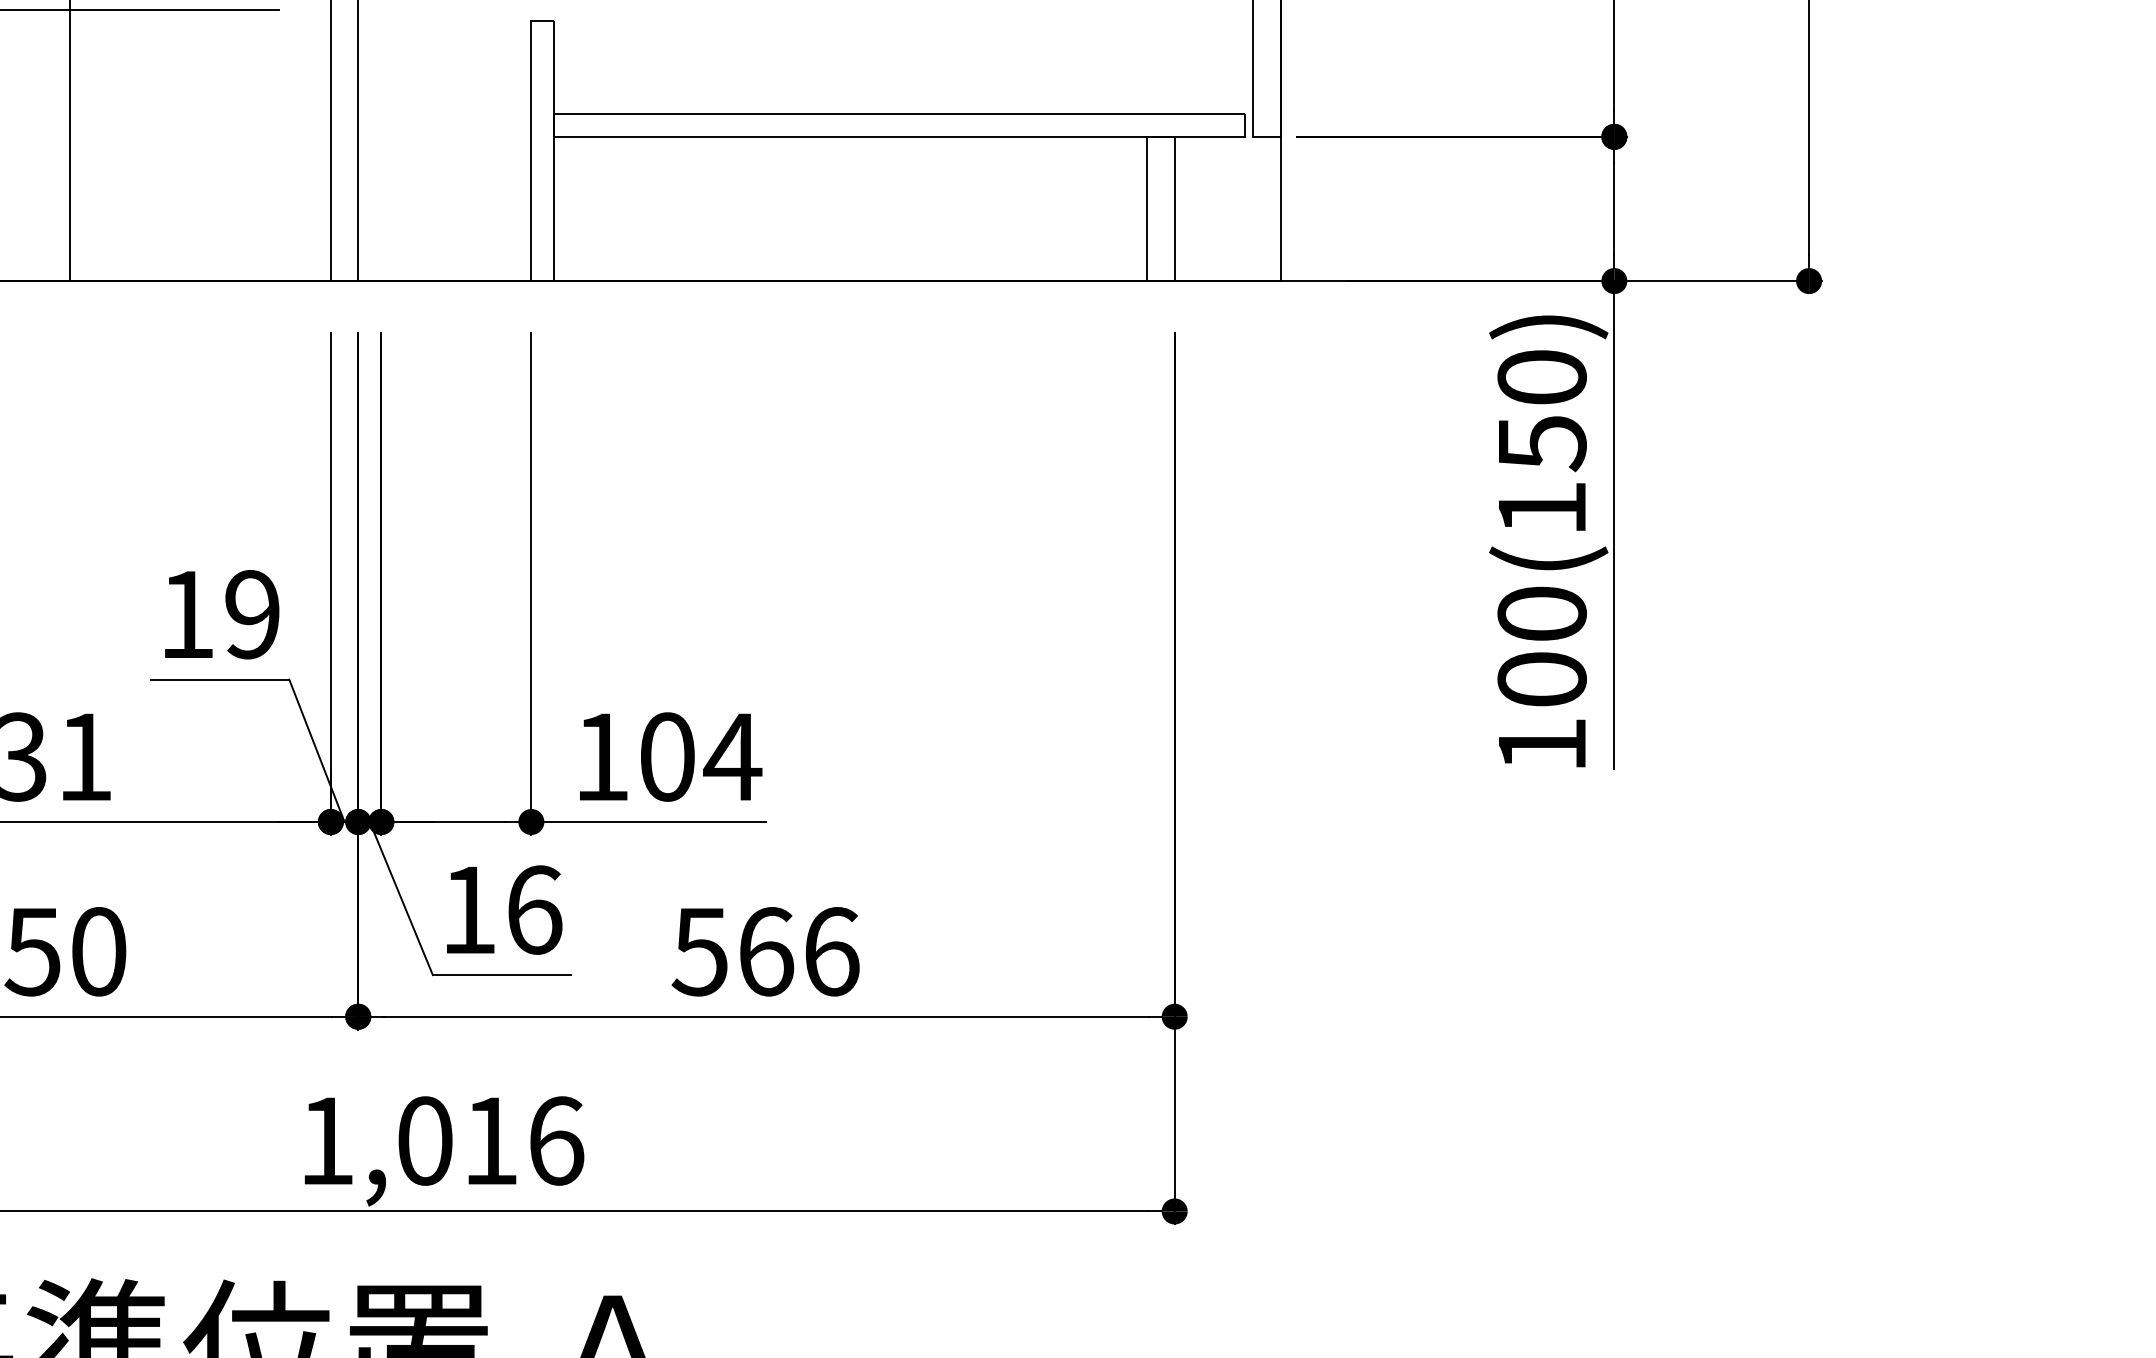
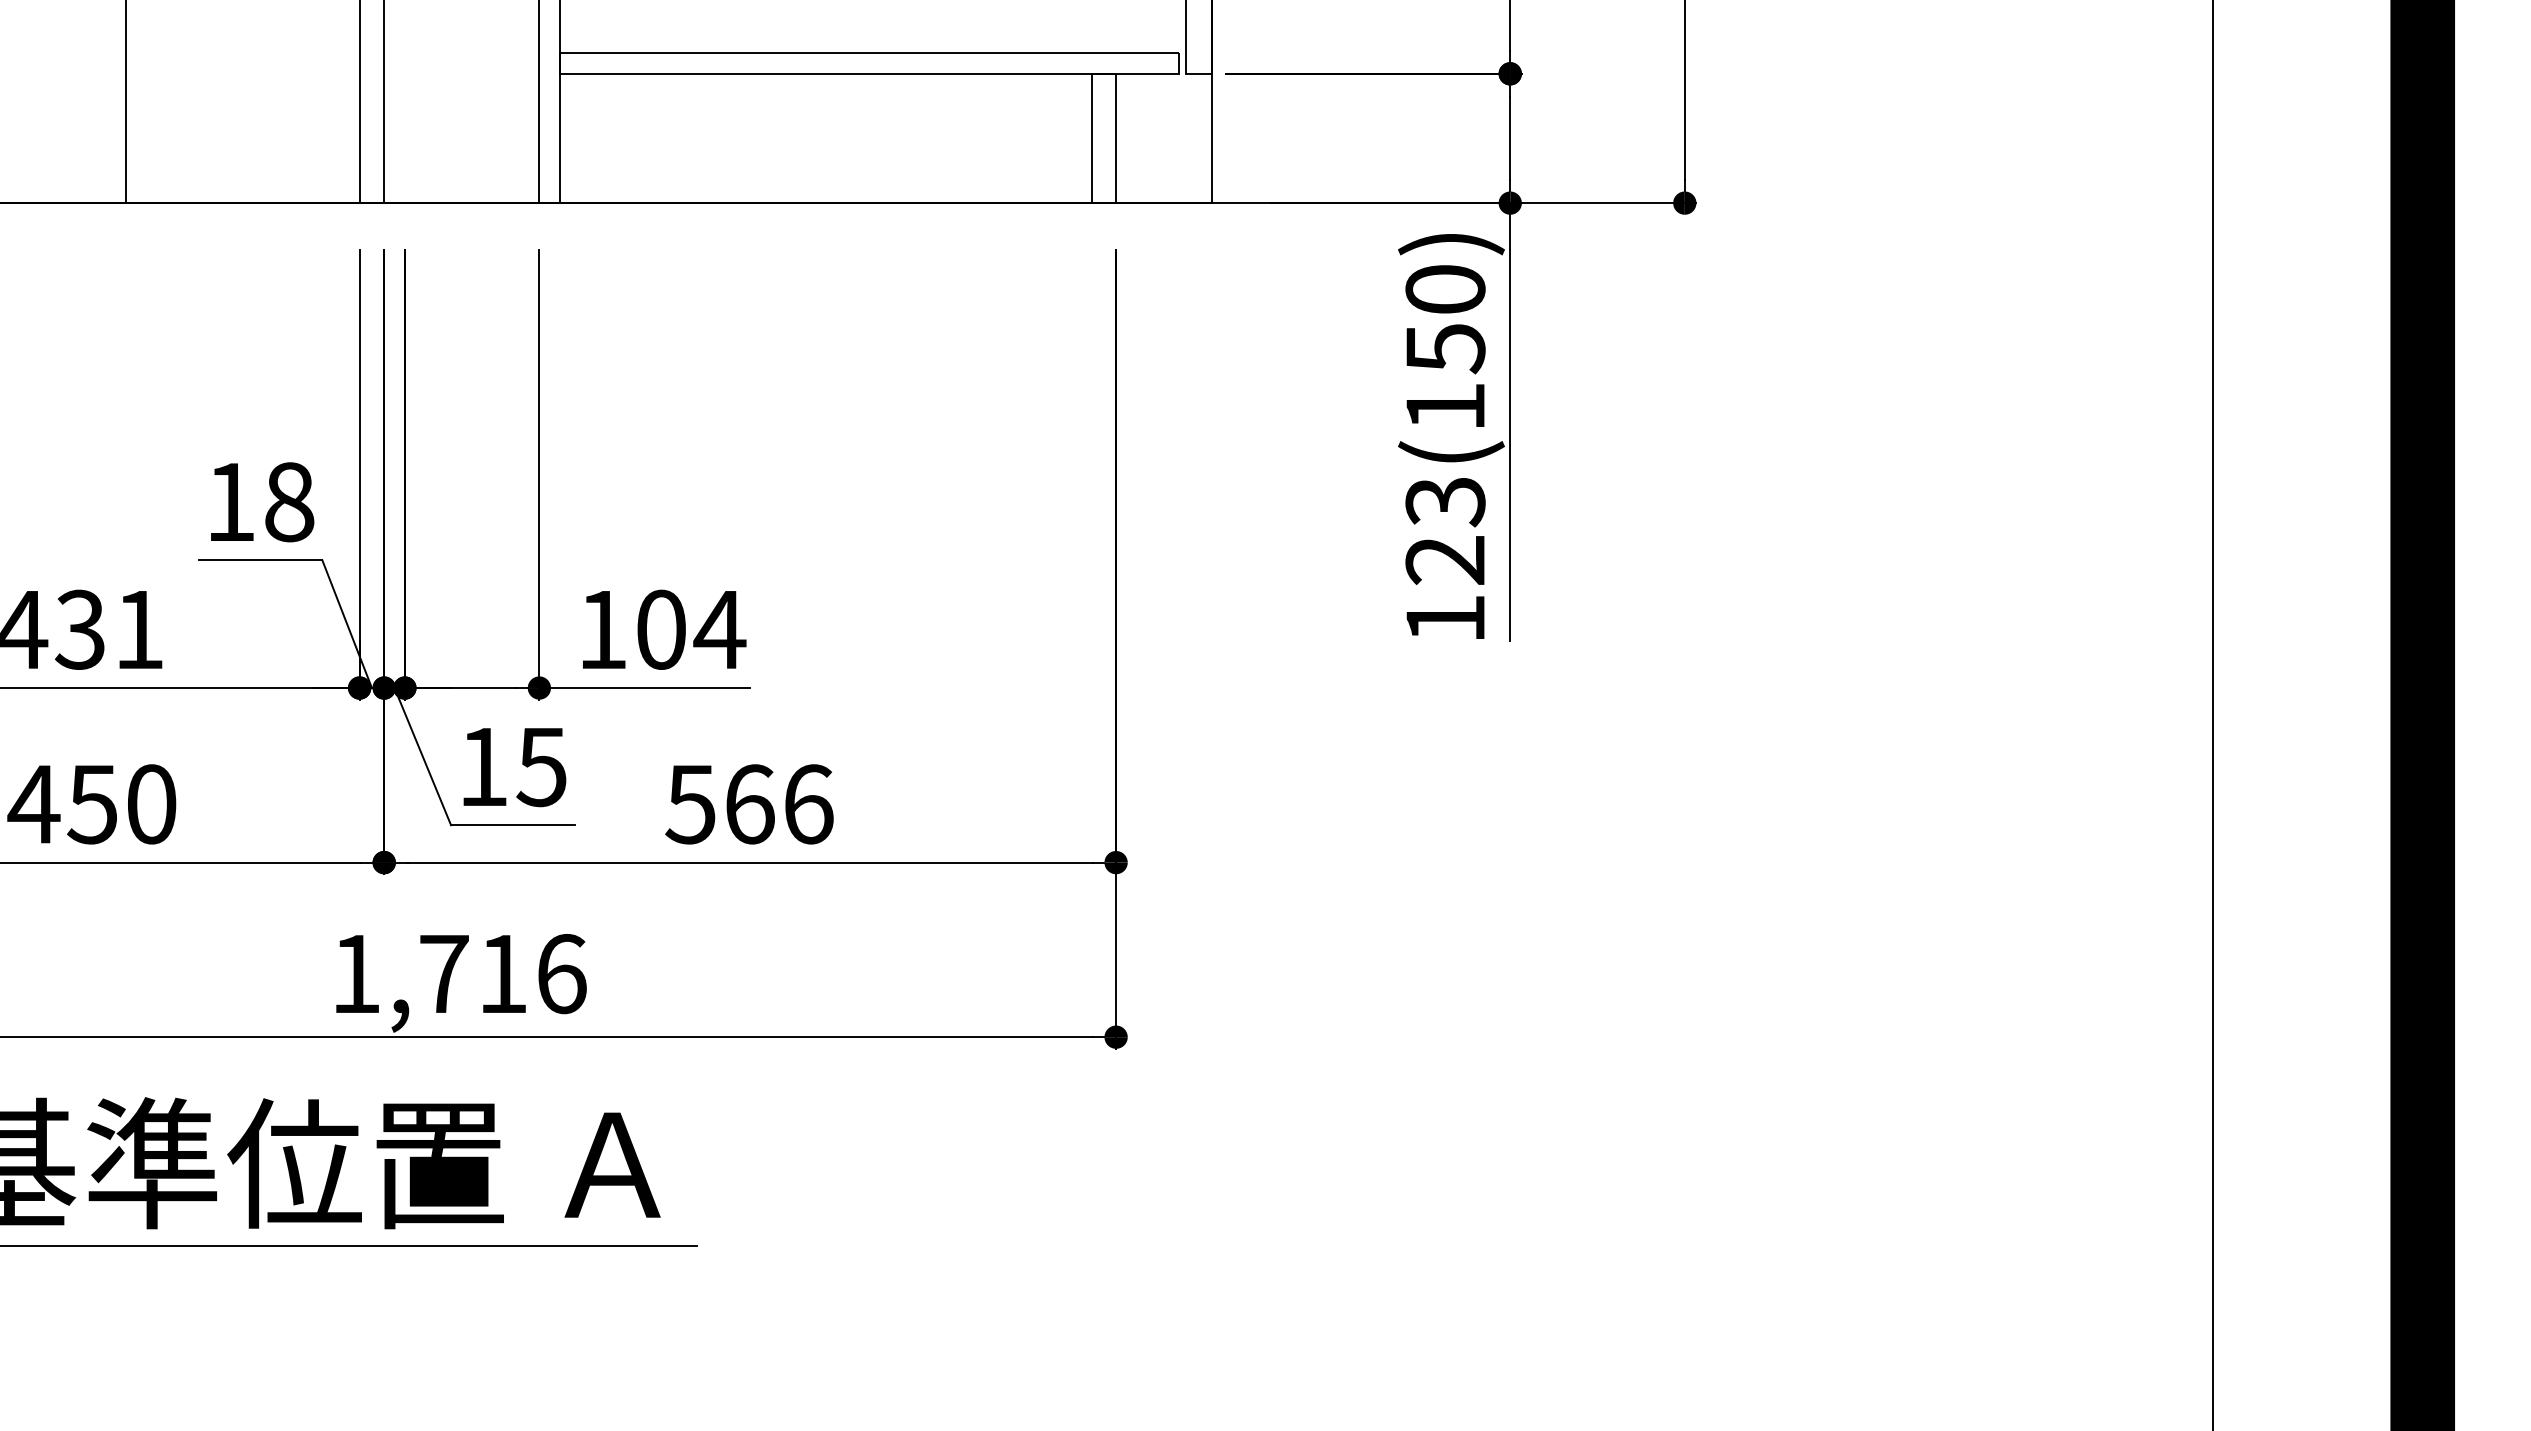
text: (252, 615) -> (289, 502), 19 -> 18
text: (1542, 647) -> (1445, 531), 100(150) -> 123(150)
text: (533, 909) -> (541, 766), 16 -> 15
text: (425, 1141) -> (444, 974), 1,016 -> 1,716

